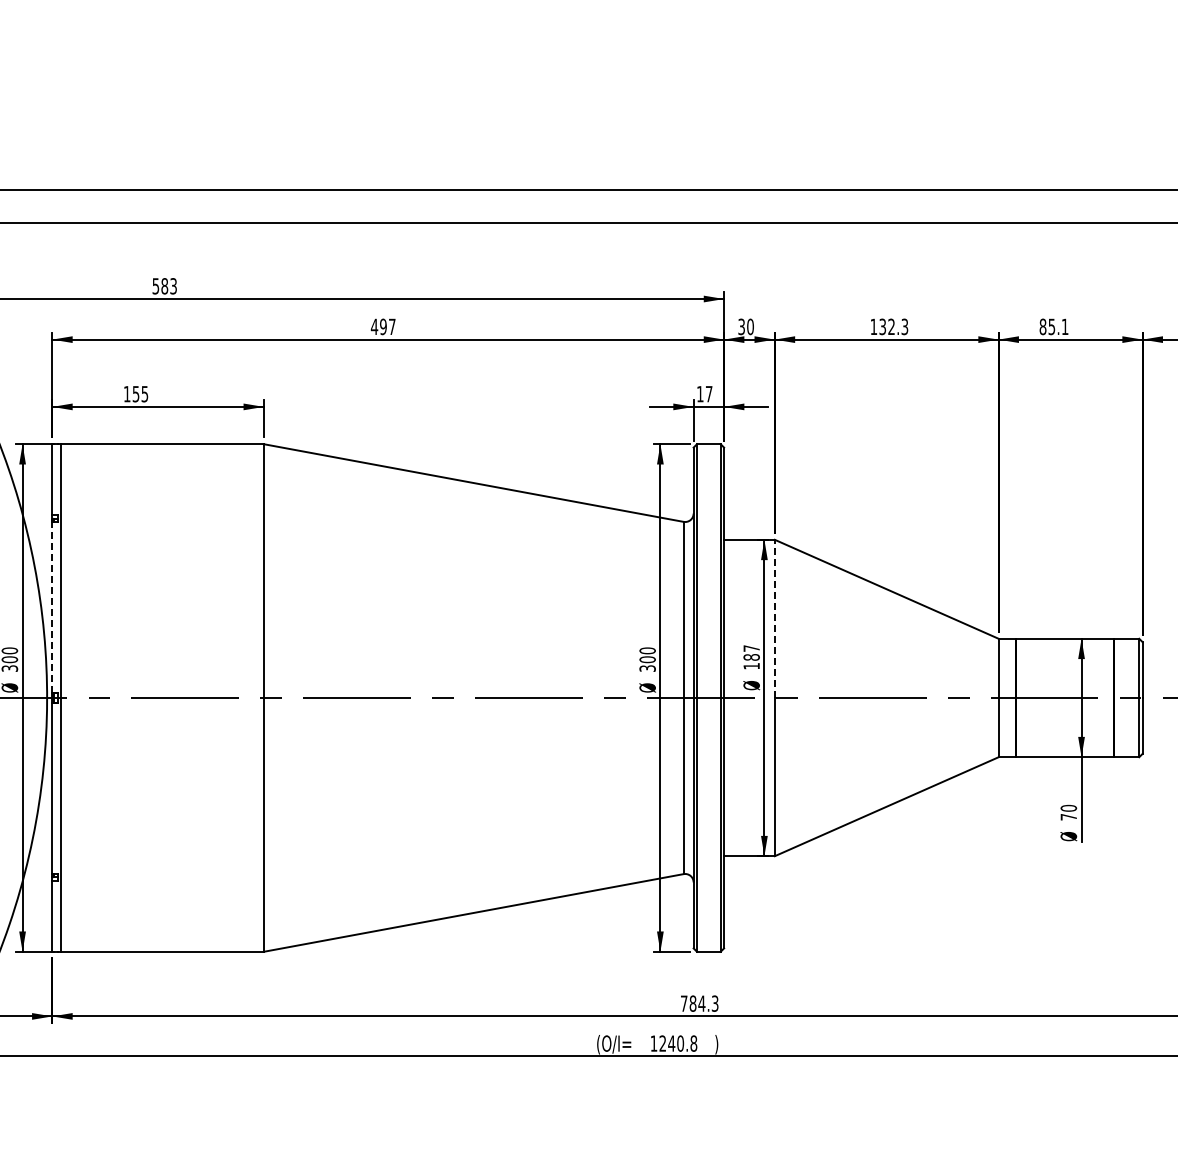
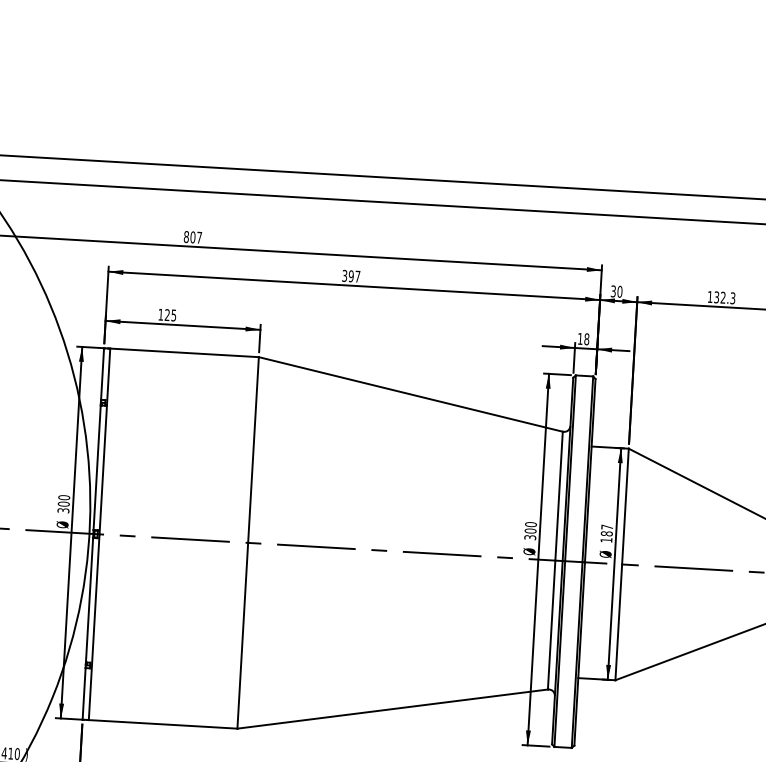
text: (164, 286) -> (192, 237), 583 -> 807
text: (374, 326) -> (344, 275), 497 -> 397
text: (135, 393) -> (167, 314), 155 -> 125
text: (708, 393) -> (586, 338), 17 -> 18
line: (52, 607) -> (97, 467), dashed -> solid
line: (774, 618) -> (625, 506), dashed -> solid

